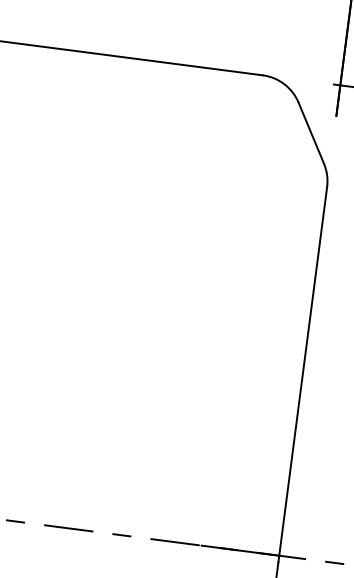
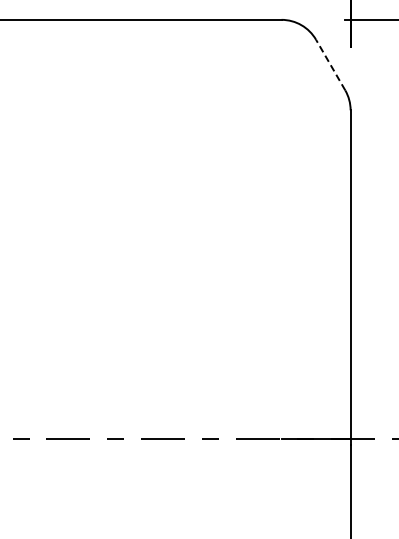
line: (311, 132) -> (330, 64), solid -> dashed

